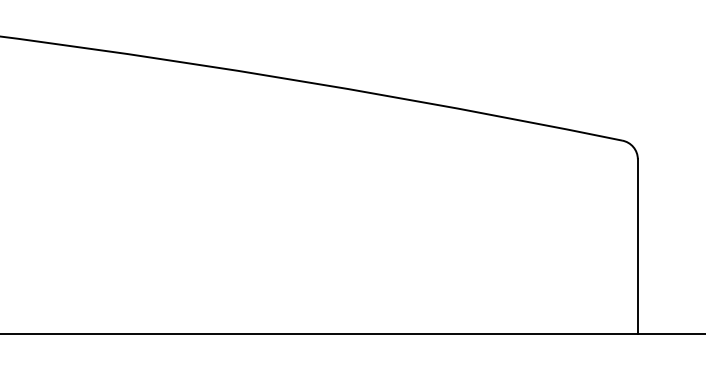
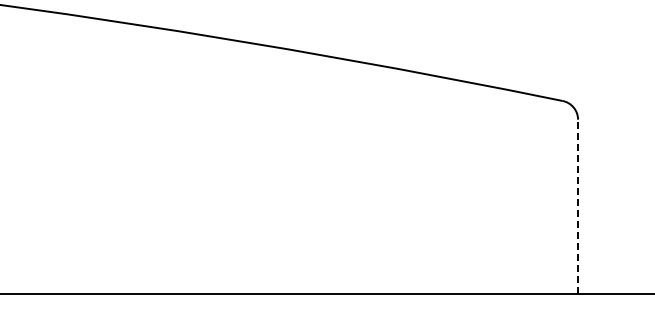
line: (637, 246) -> (577, 206), solid -> dashed

